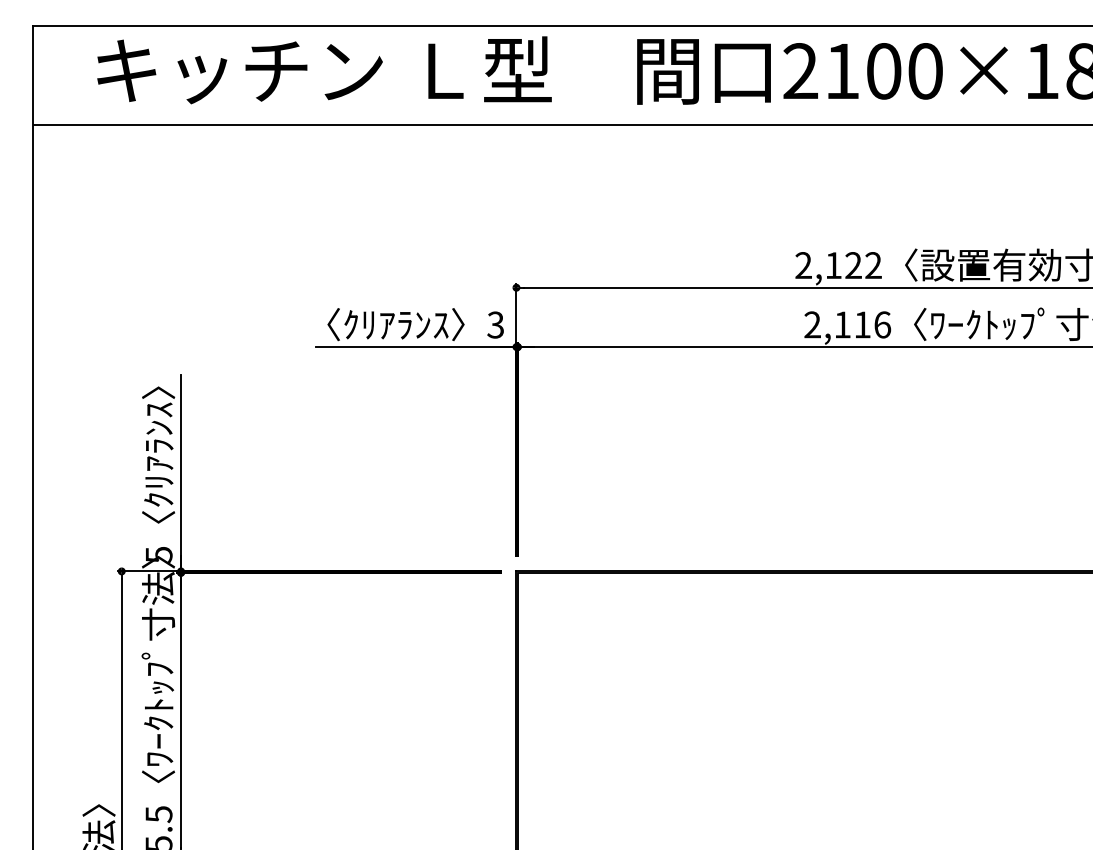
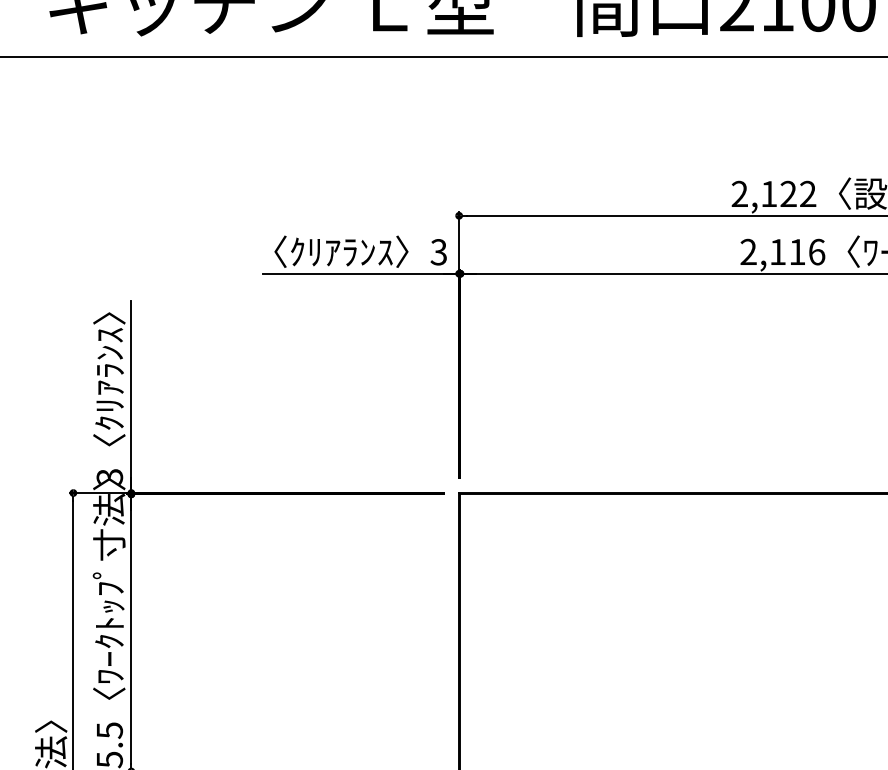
text: (158, 554) -> (109, 476), 5 -> 3

